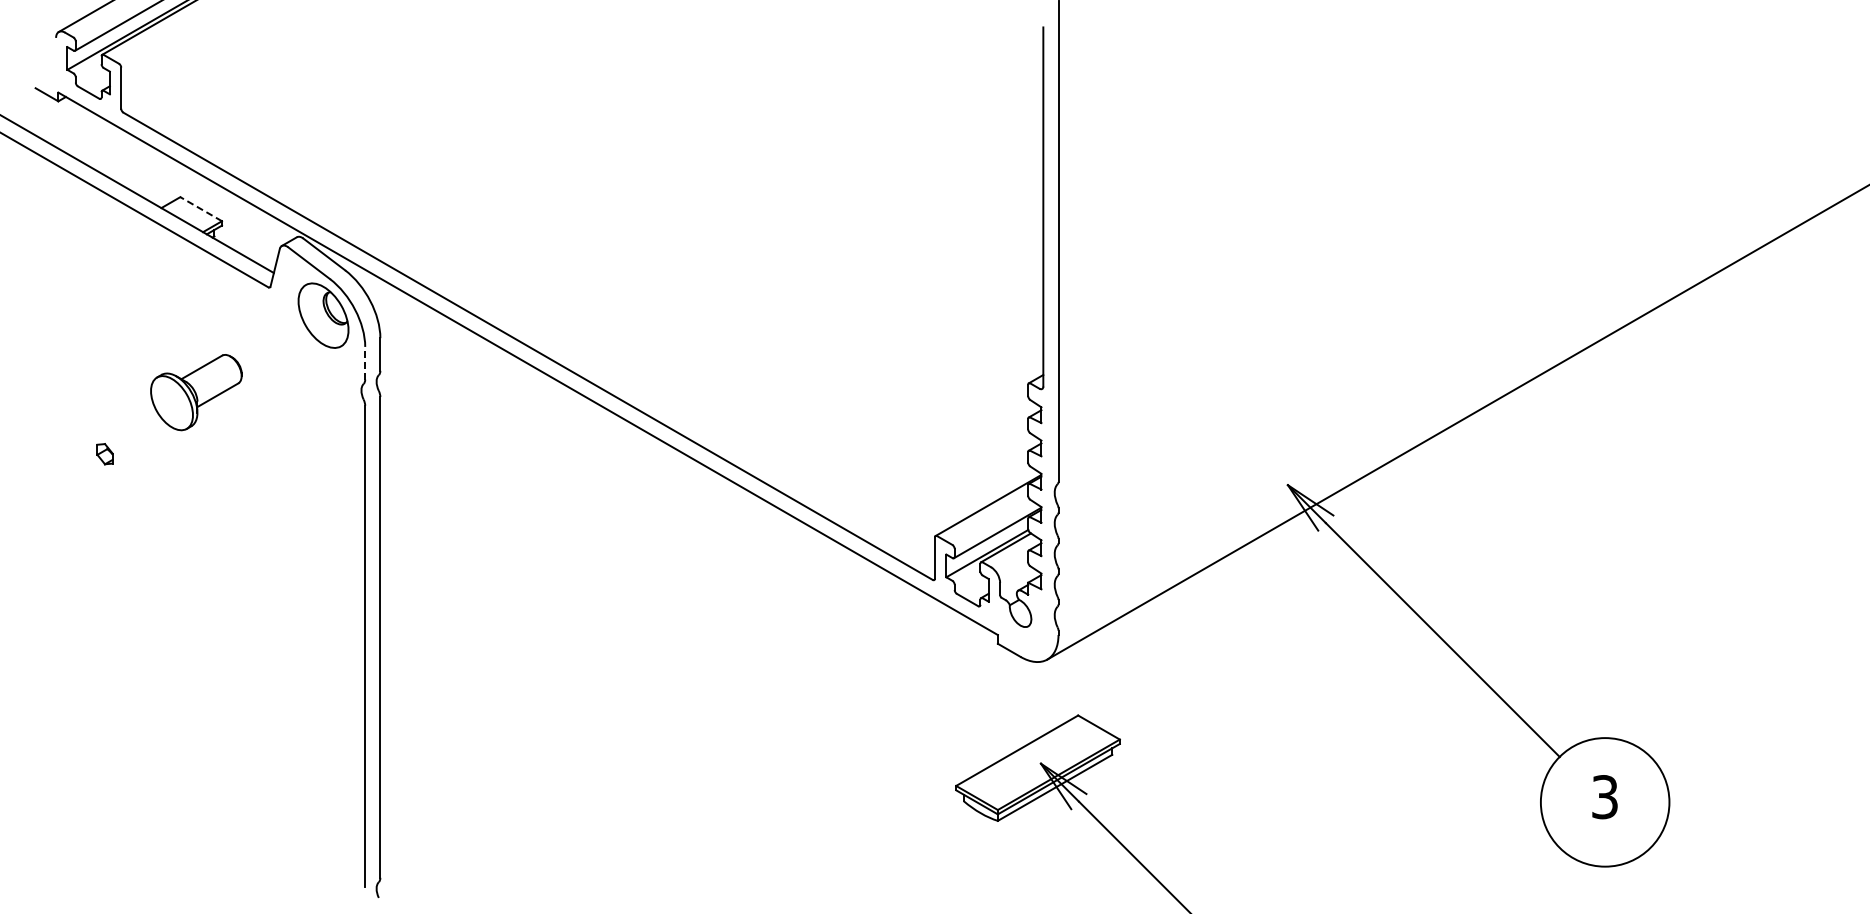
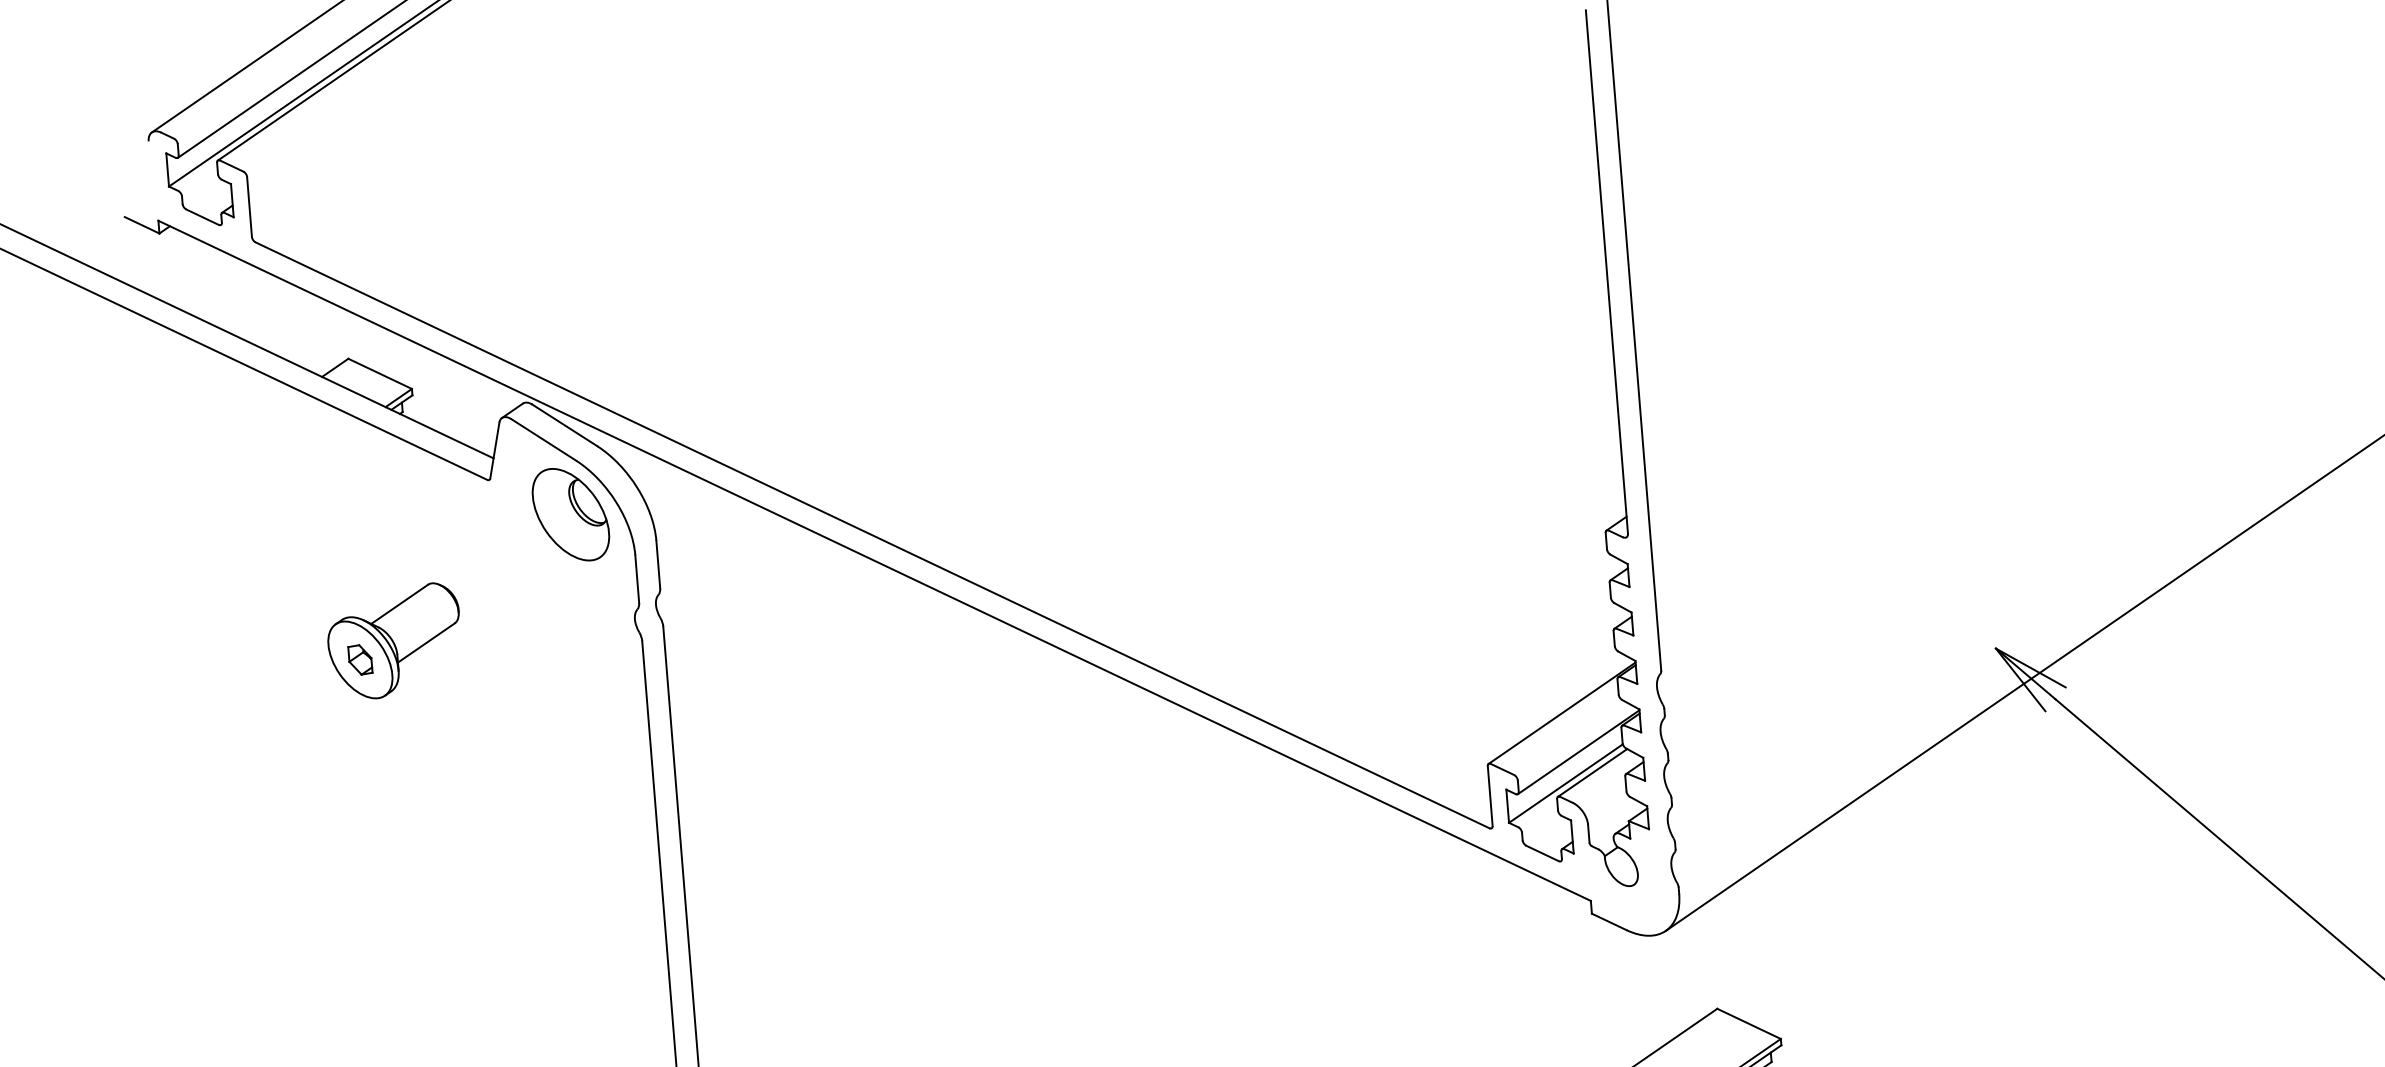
line: (200, 208) -> (379, 372), dashed -> solid
line: (365, 362) -> (637, 577), dashed -> solid
part: (104, 454) -> (359, 660), moved

